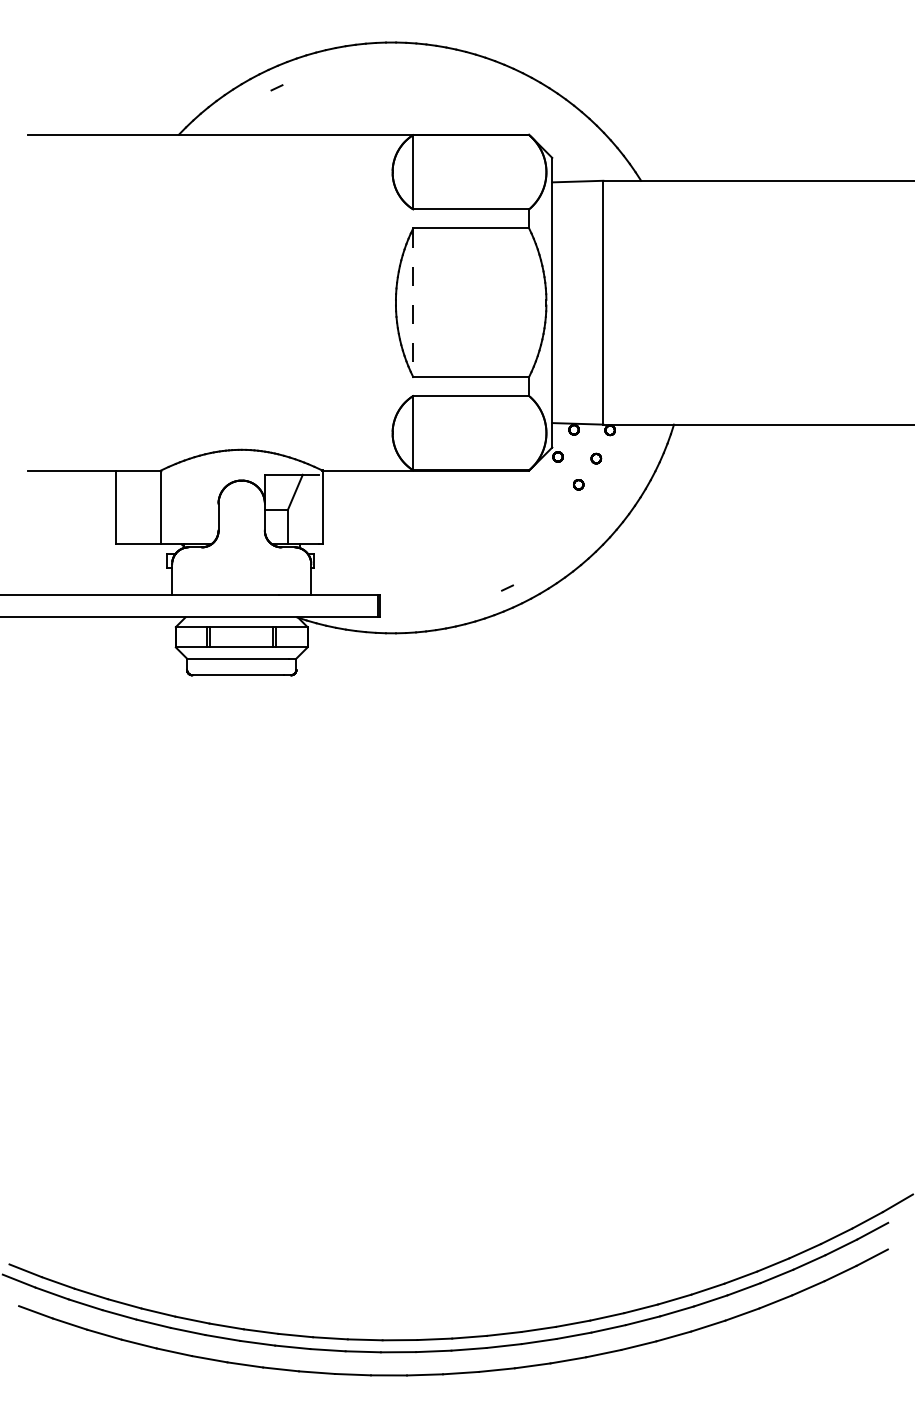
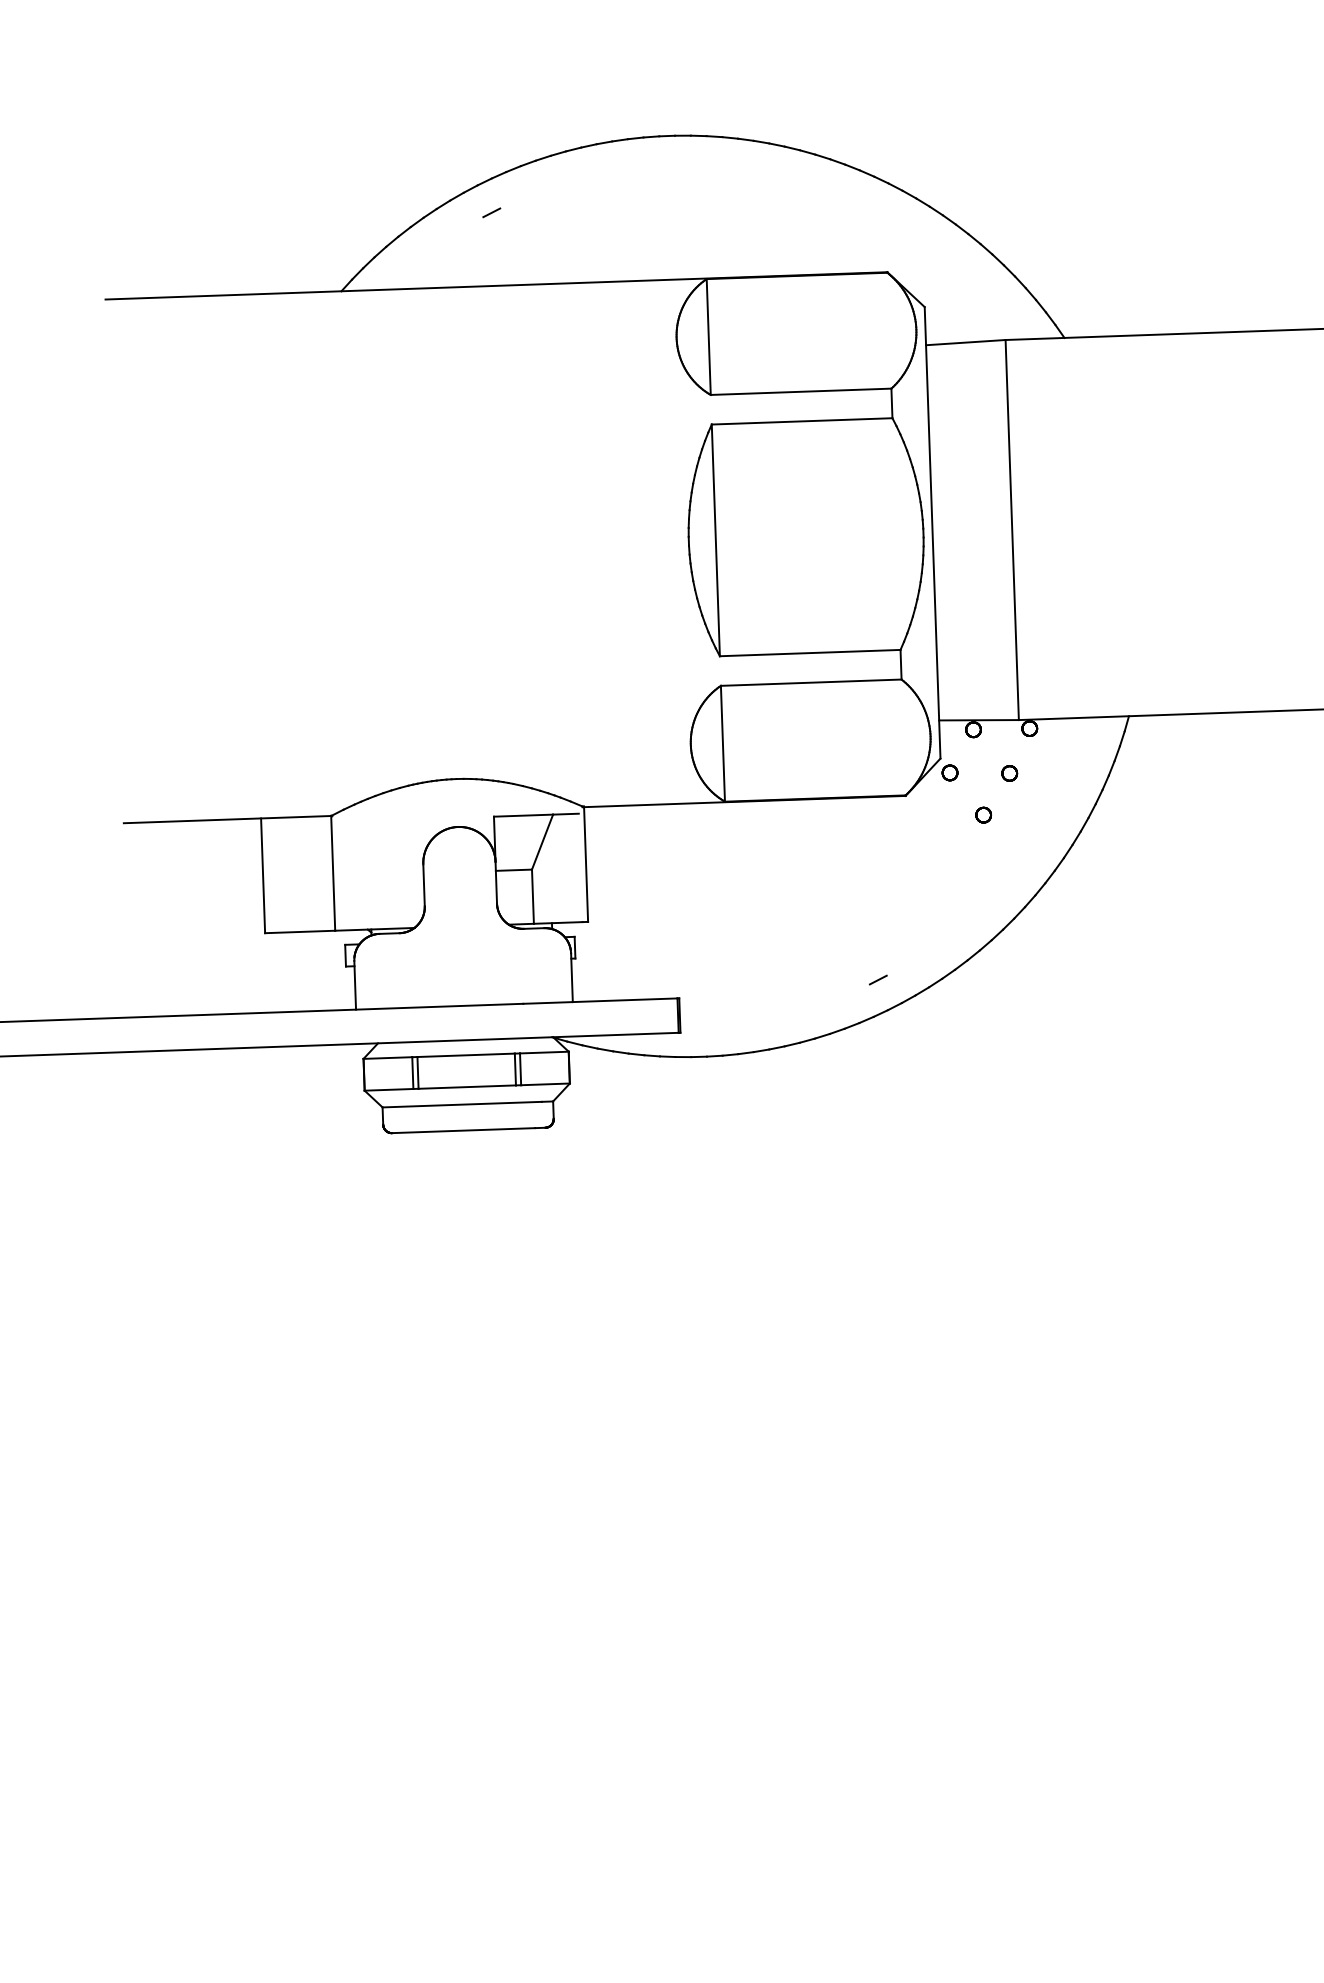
line: (413, 303) -> (716, 541), dashed -> solid

